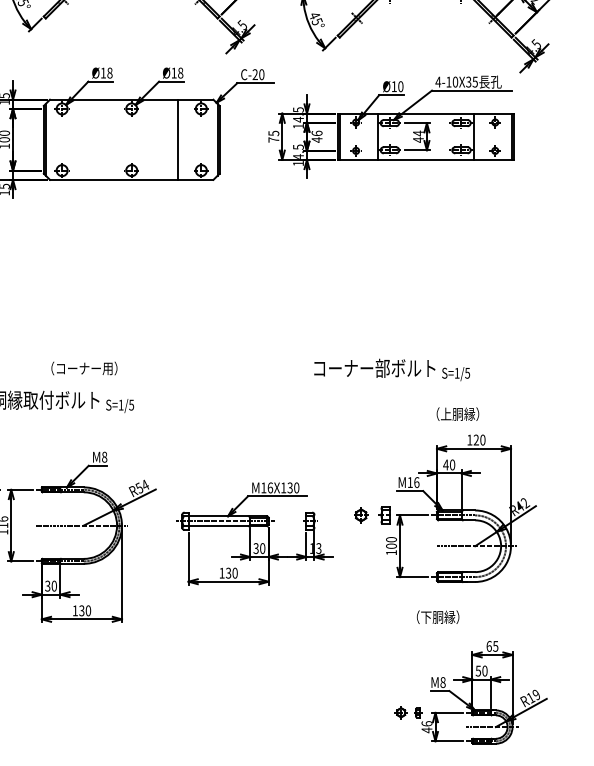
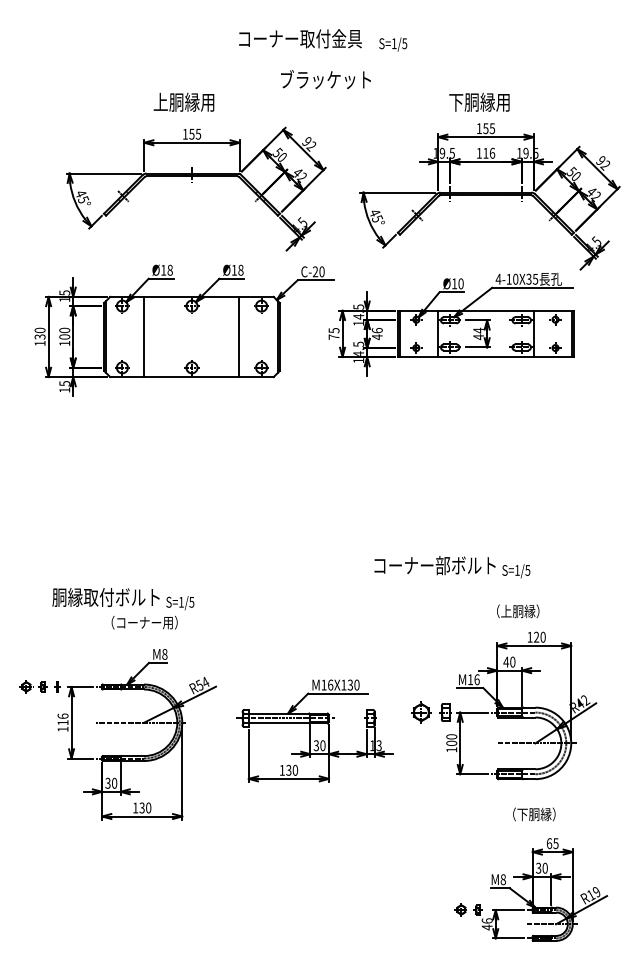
line: (84, 139) -> (144, 336), added
text: (84, 368) -> (144, 622), moved
part: (361, 515) -> (421, 712), size x1.43
text: (438, 617) -> (534, 814), moved
text: (478, 670) -> (538, 867), 50 -> 30

